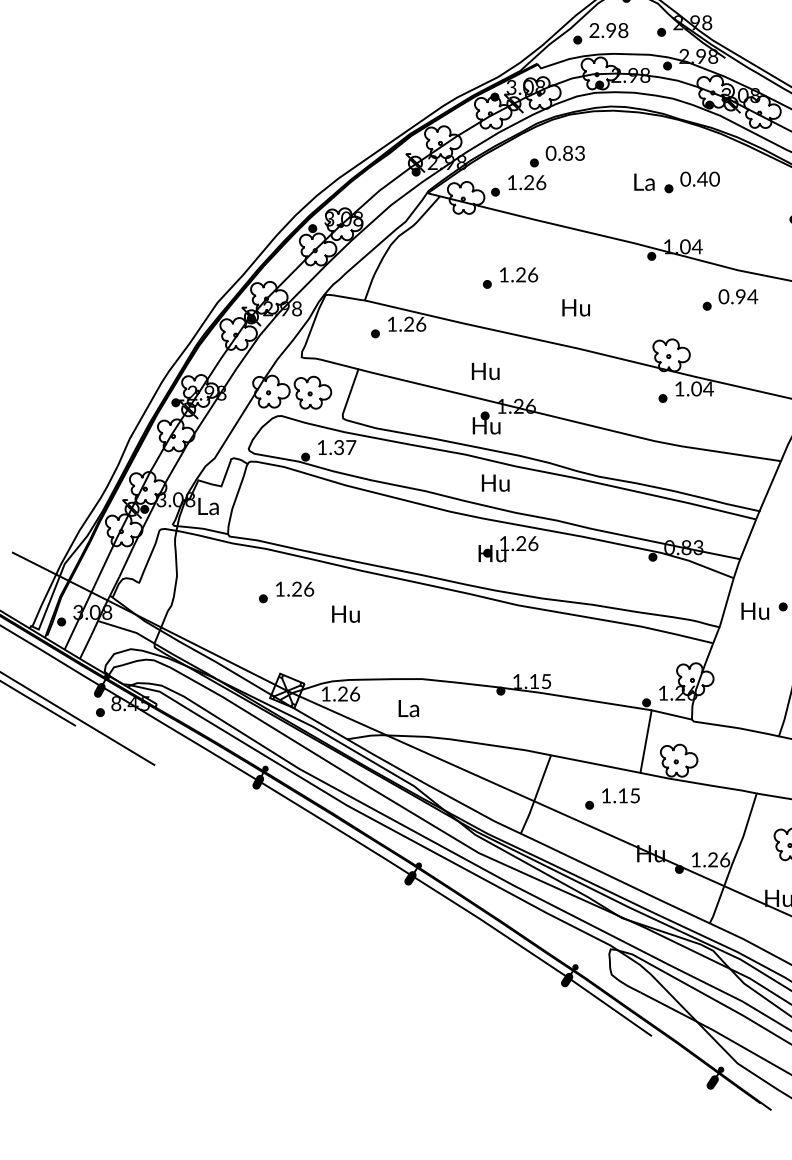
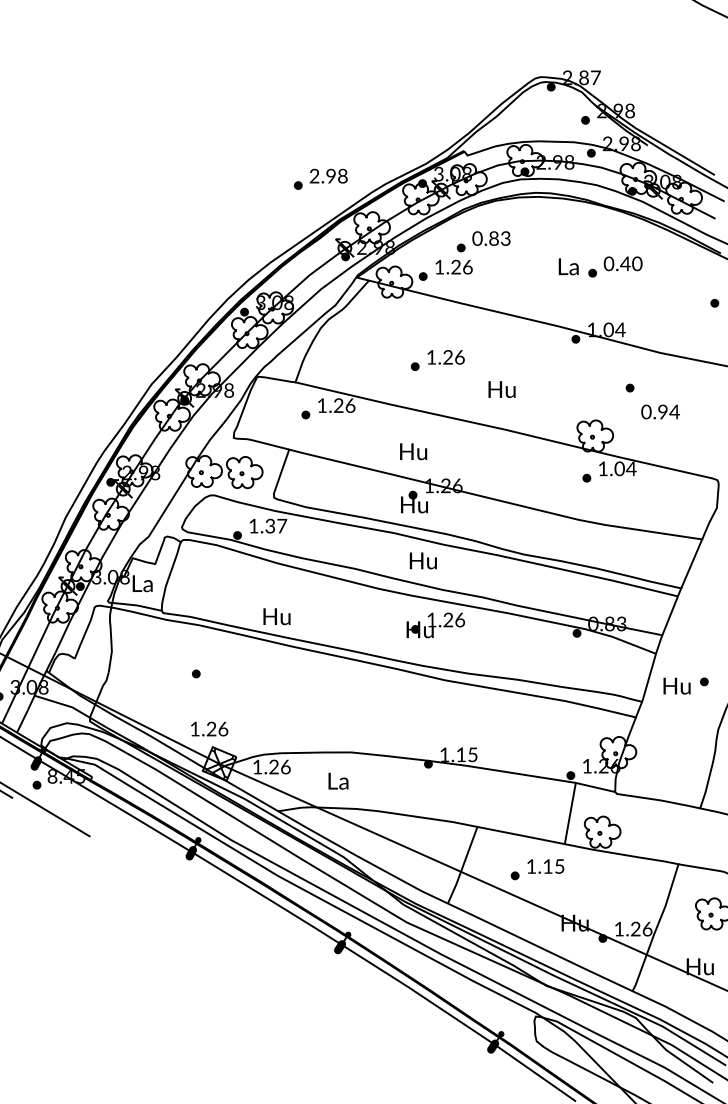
part: (600, 33) -> (320, 179), moved
text: (738, 296) -> (660, 411), moved
text: (295, 588) -> (210, 728), moved
text: (345, 613) -> (276, 616), moved

